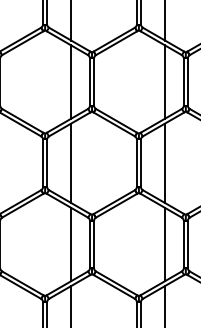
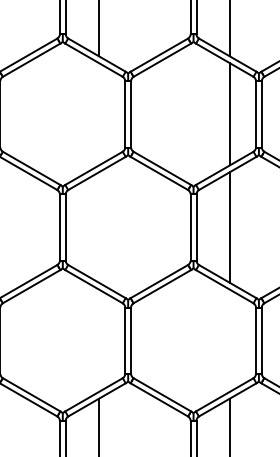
line: (71, 82) -> (99, 114), removed
line: (71, 163) -> (99, 227), removed
line: (71, 244) -> (99, 340), removed
line: (164, 244) -> (229, 340), removed

